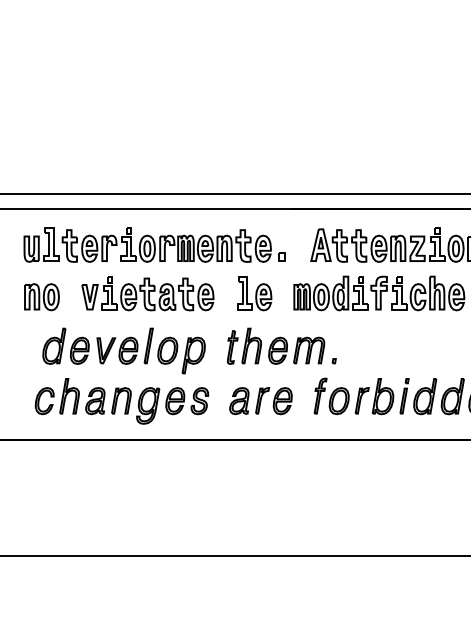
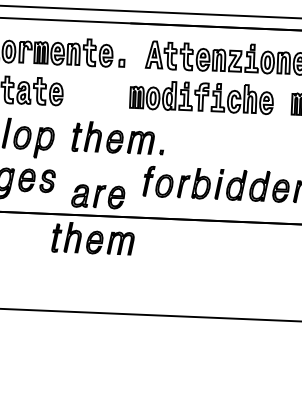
part: (254, 293) -> (97, 92), removed
part: (260, 401) -> (97, 197), moved
part: (257, 466) -> (93, 238), added

